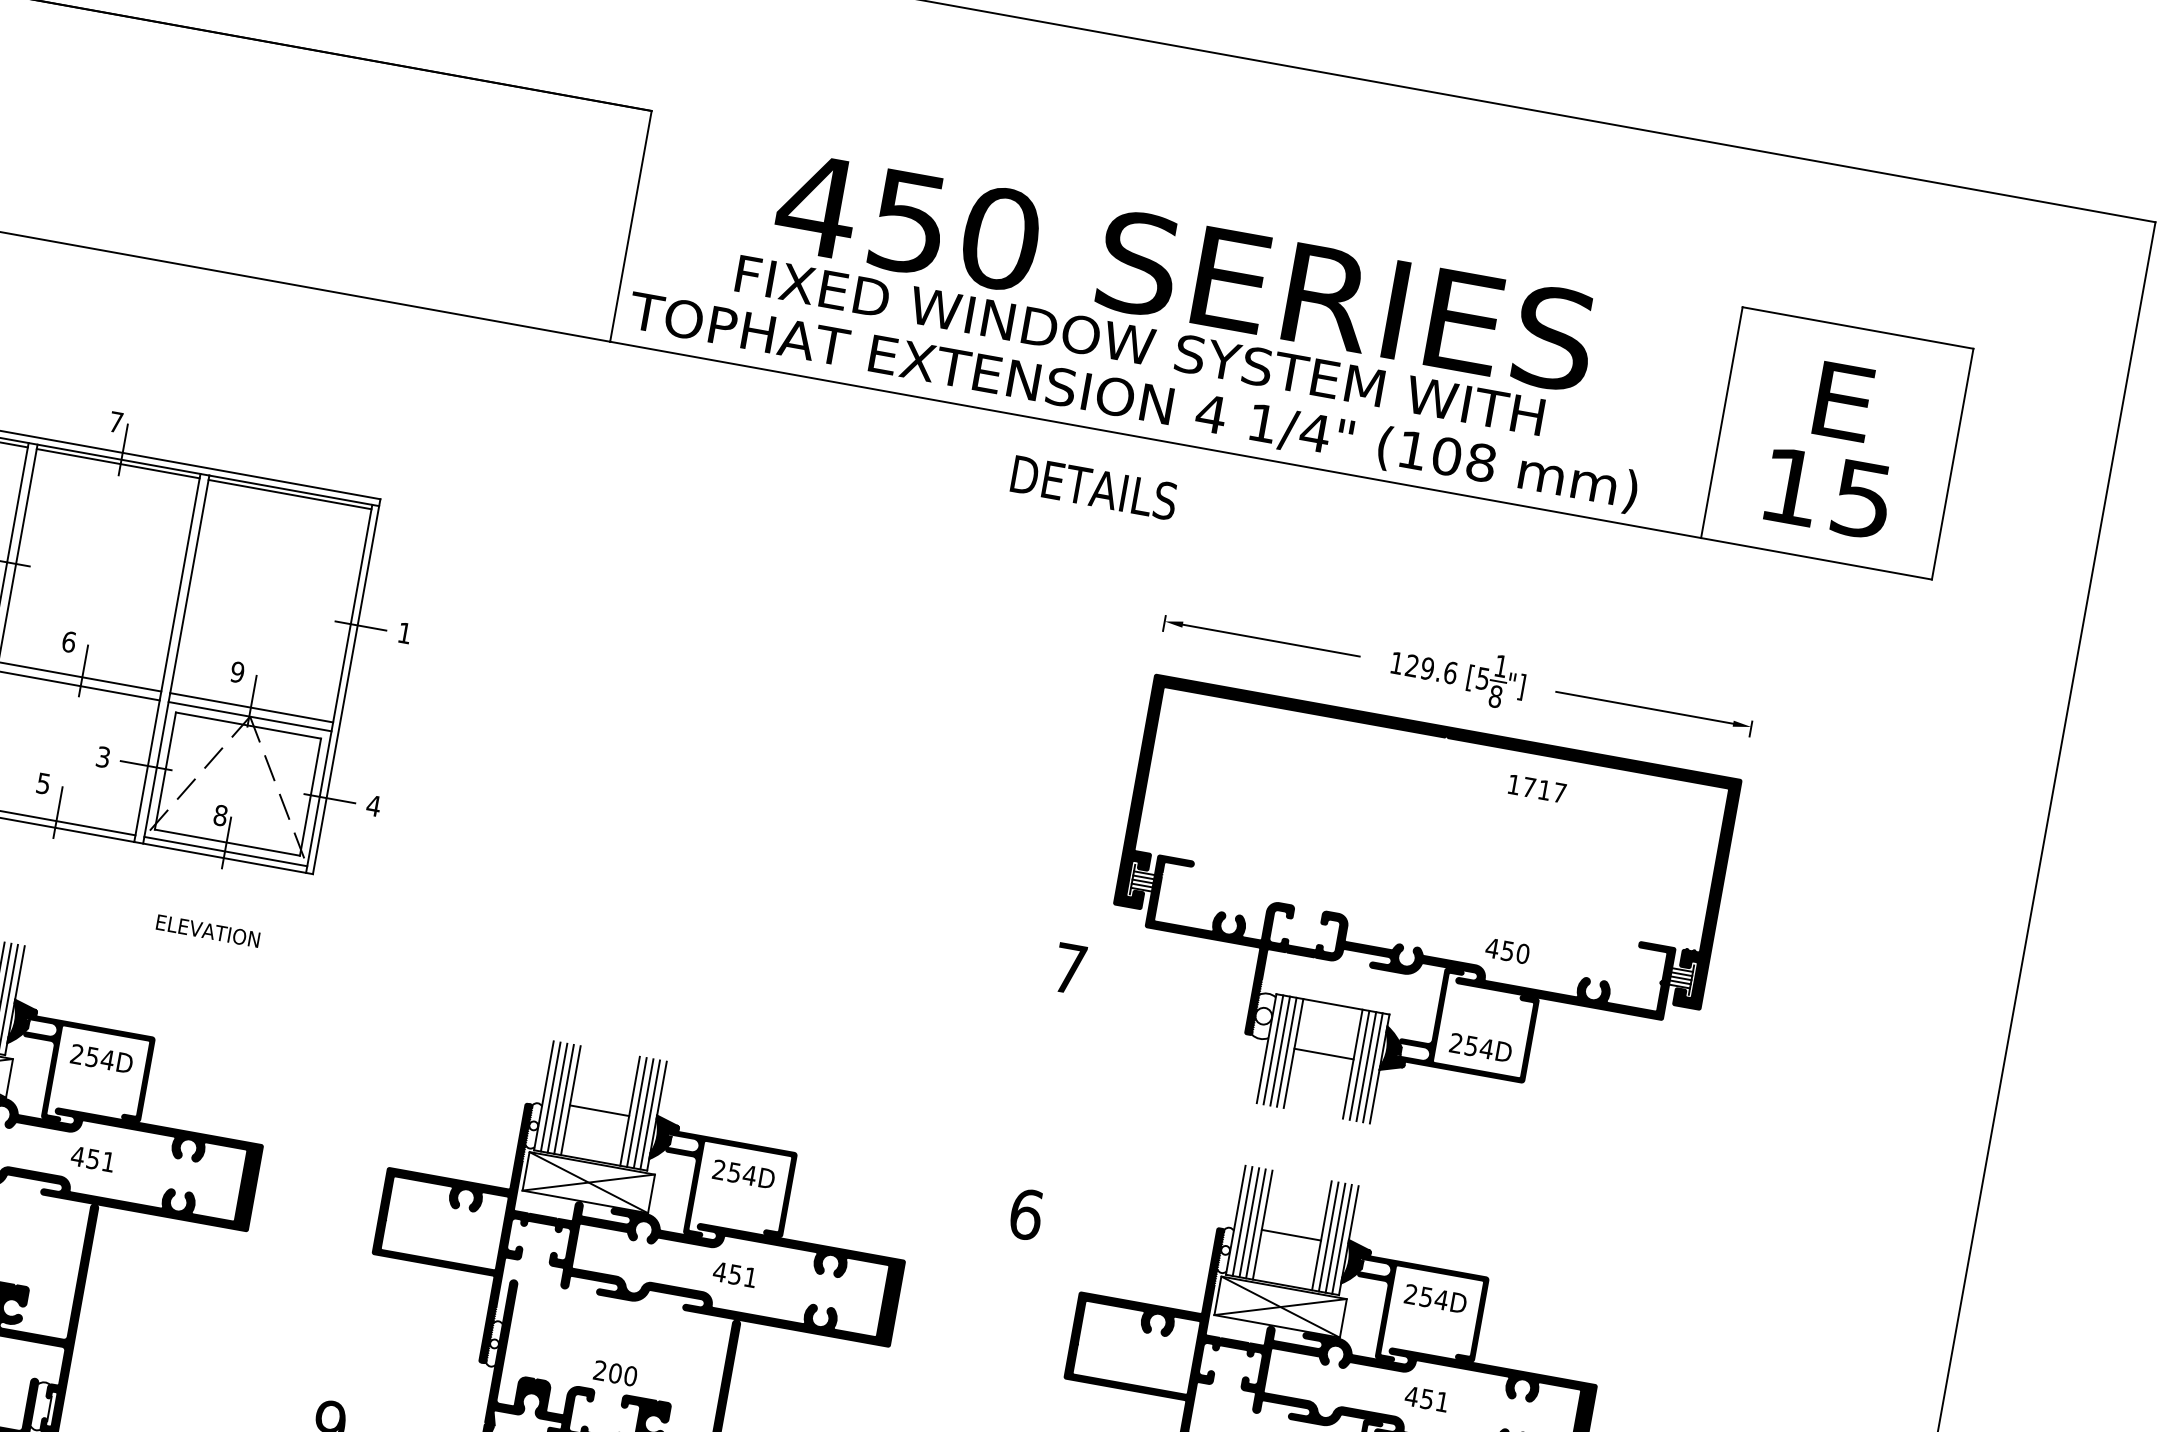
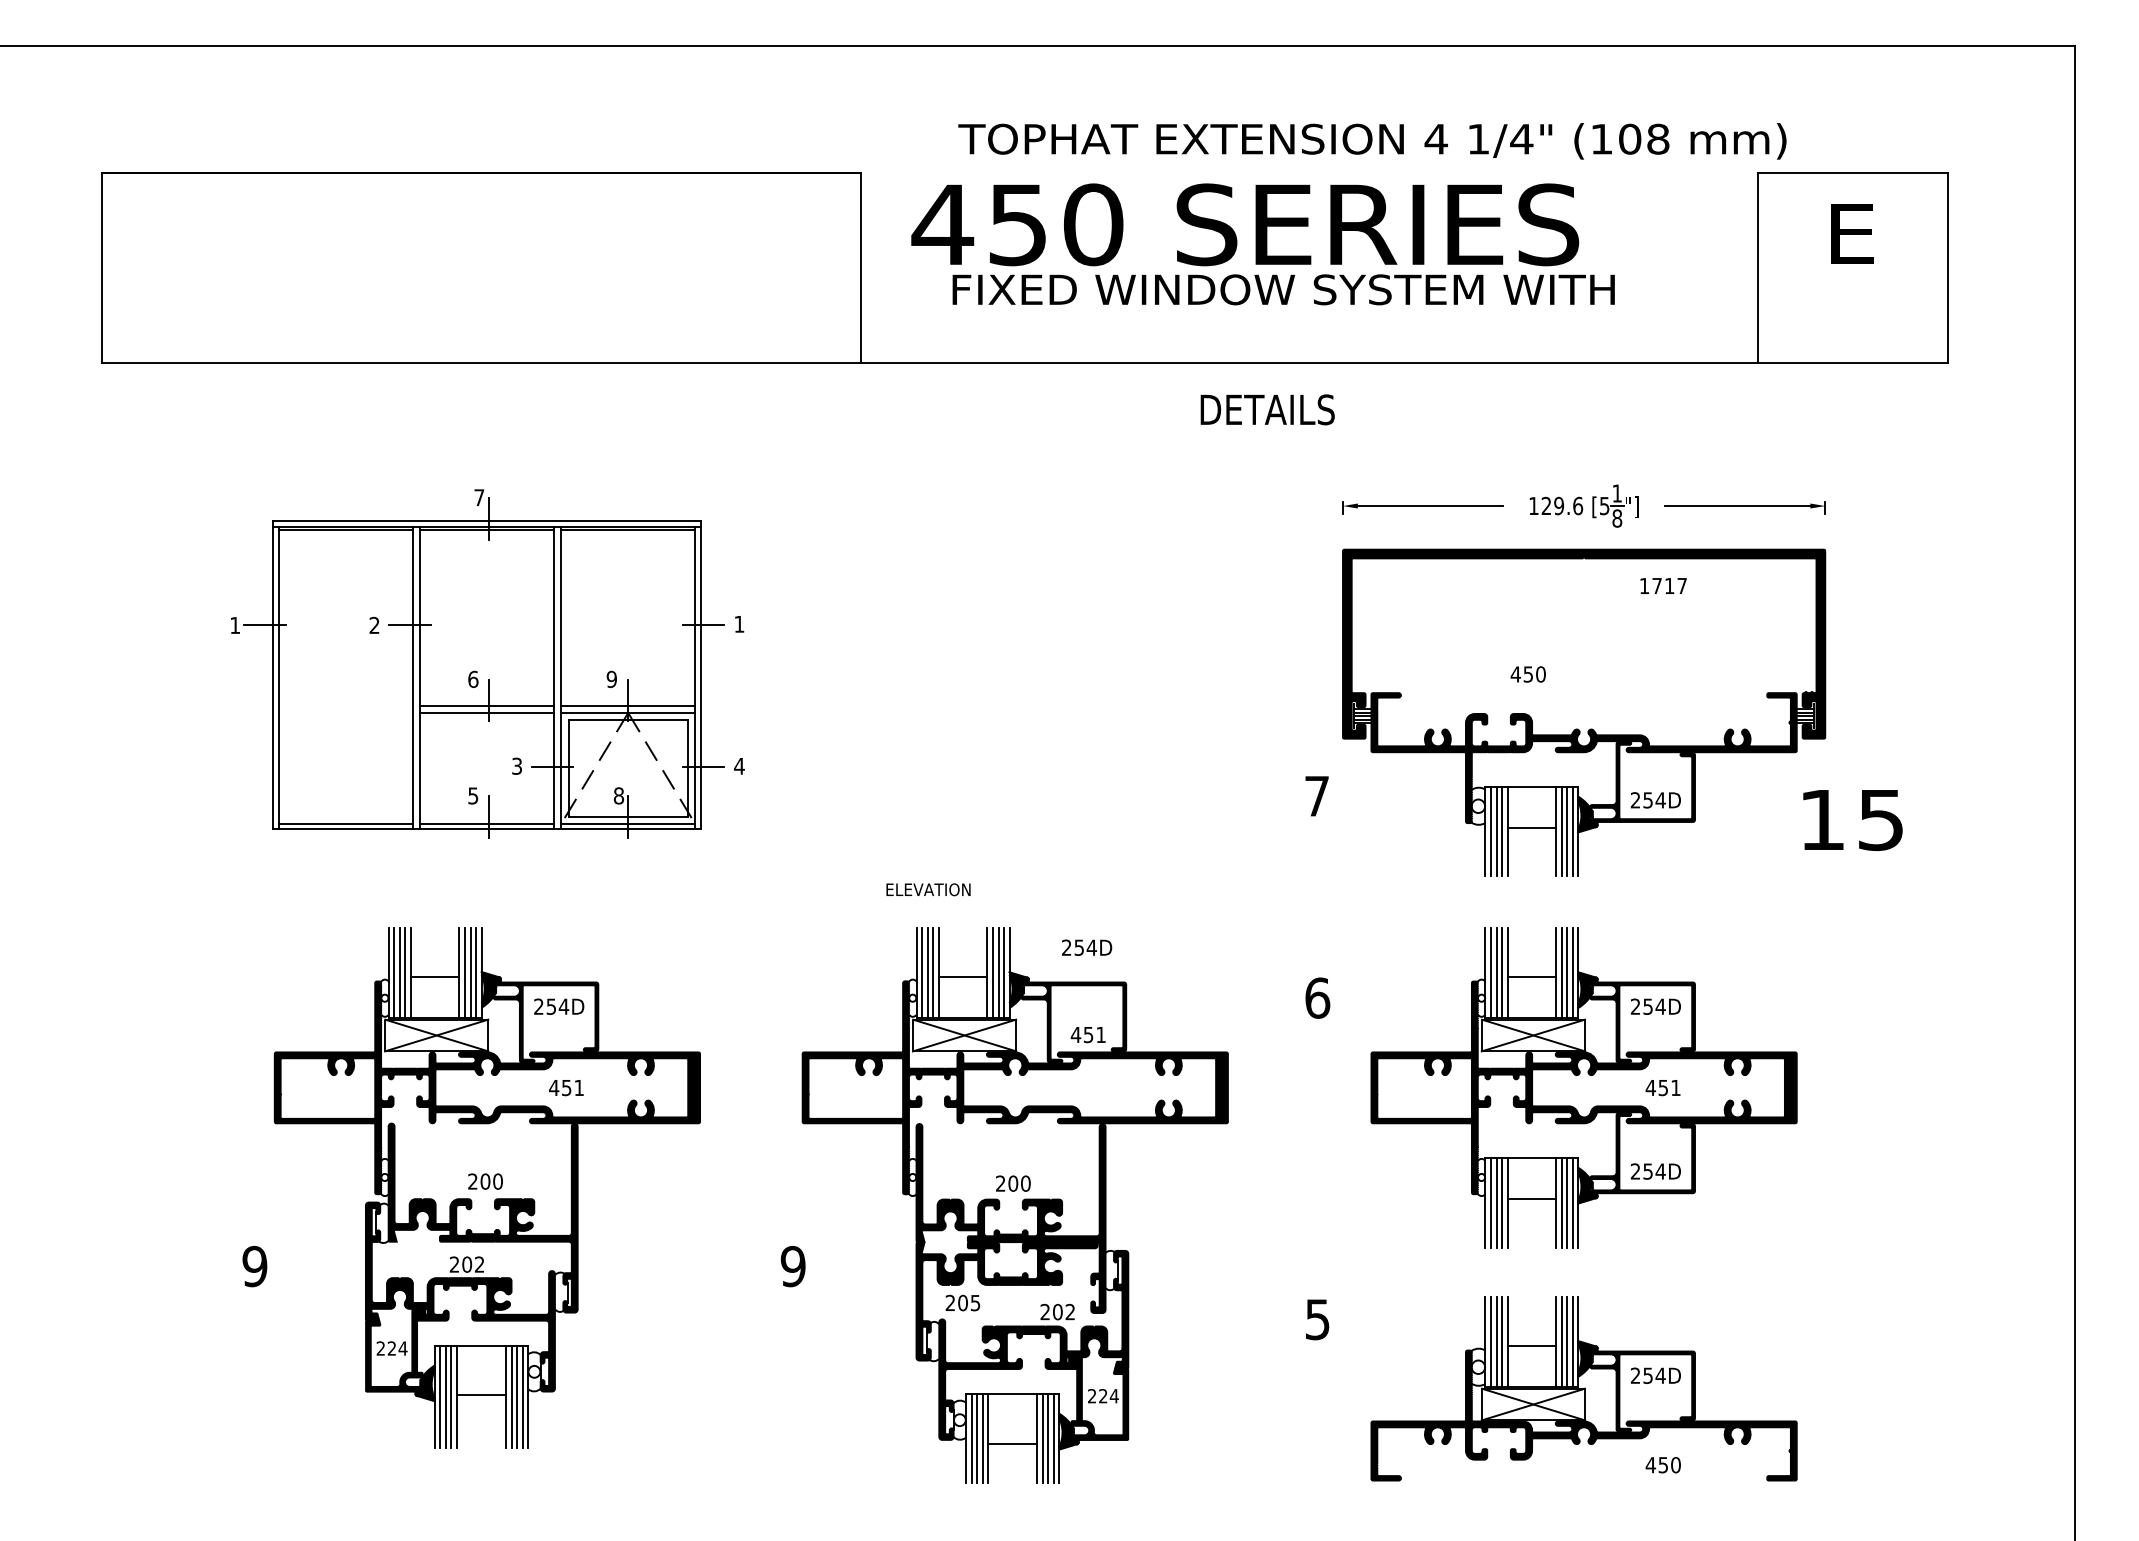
text: (1185, 271) -> (1245, 224), moved
text: (1133, 402) -> (1372, 141), moved
text: (1827, 493) -> (1852, 820), moved
text: (208, 930) -> (928, 889), moved
text: (1506, 950) -> (1527, 674), moved
text: (744, 1174) -> (1087, 947), moved
text: (733, 1275) -> (1087, 1035), moved

